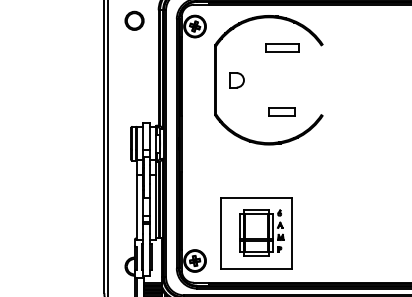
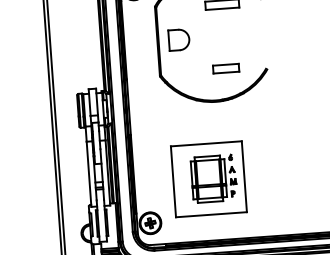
part: (236, 80) -> (178, 40), size x1.43
part: (256, 233) -> (208, 179), moved

